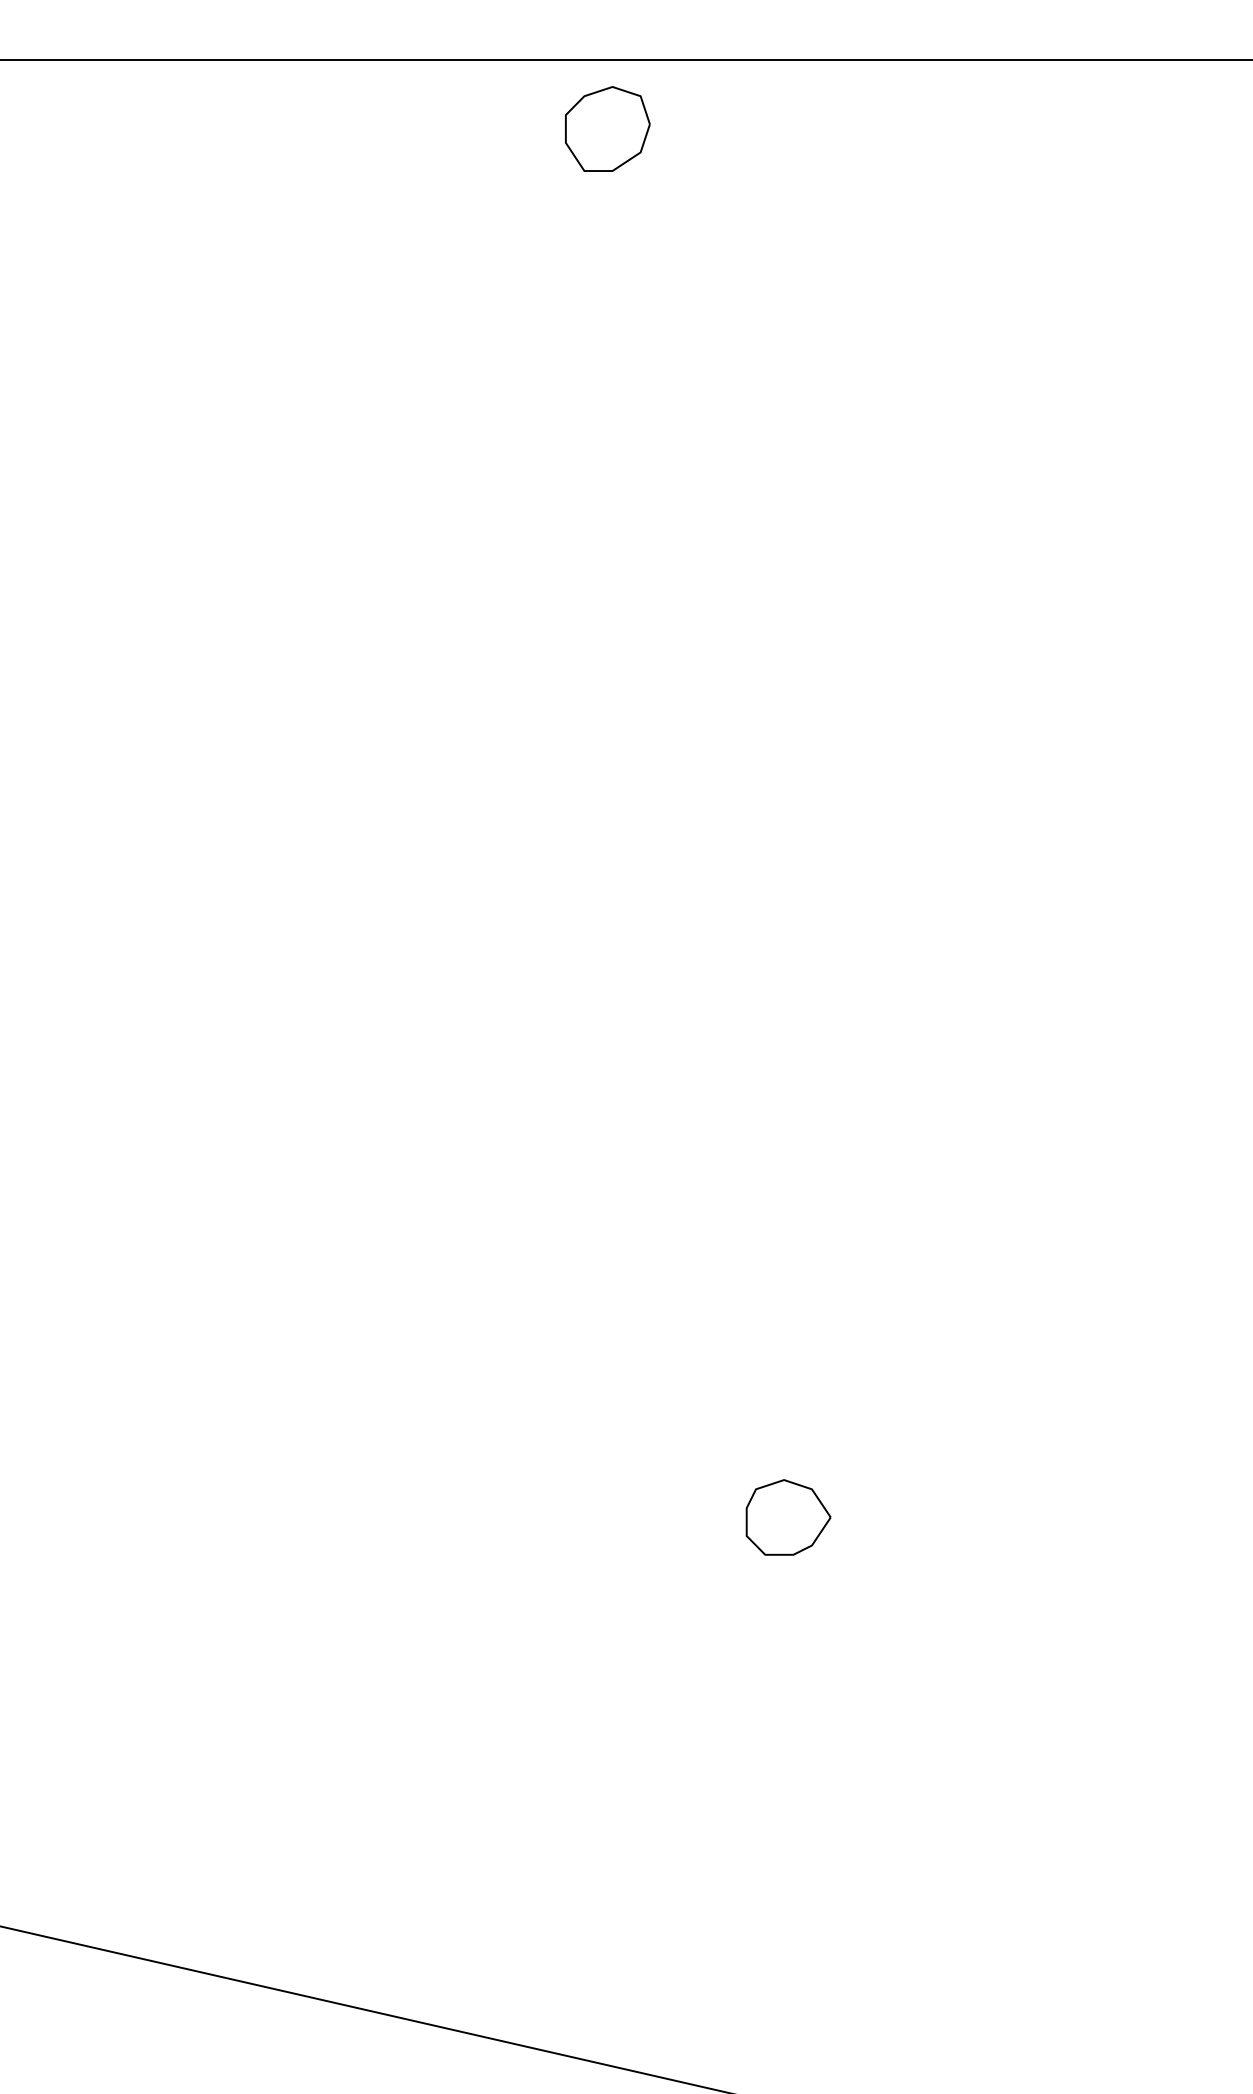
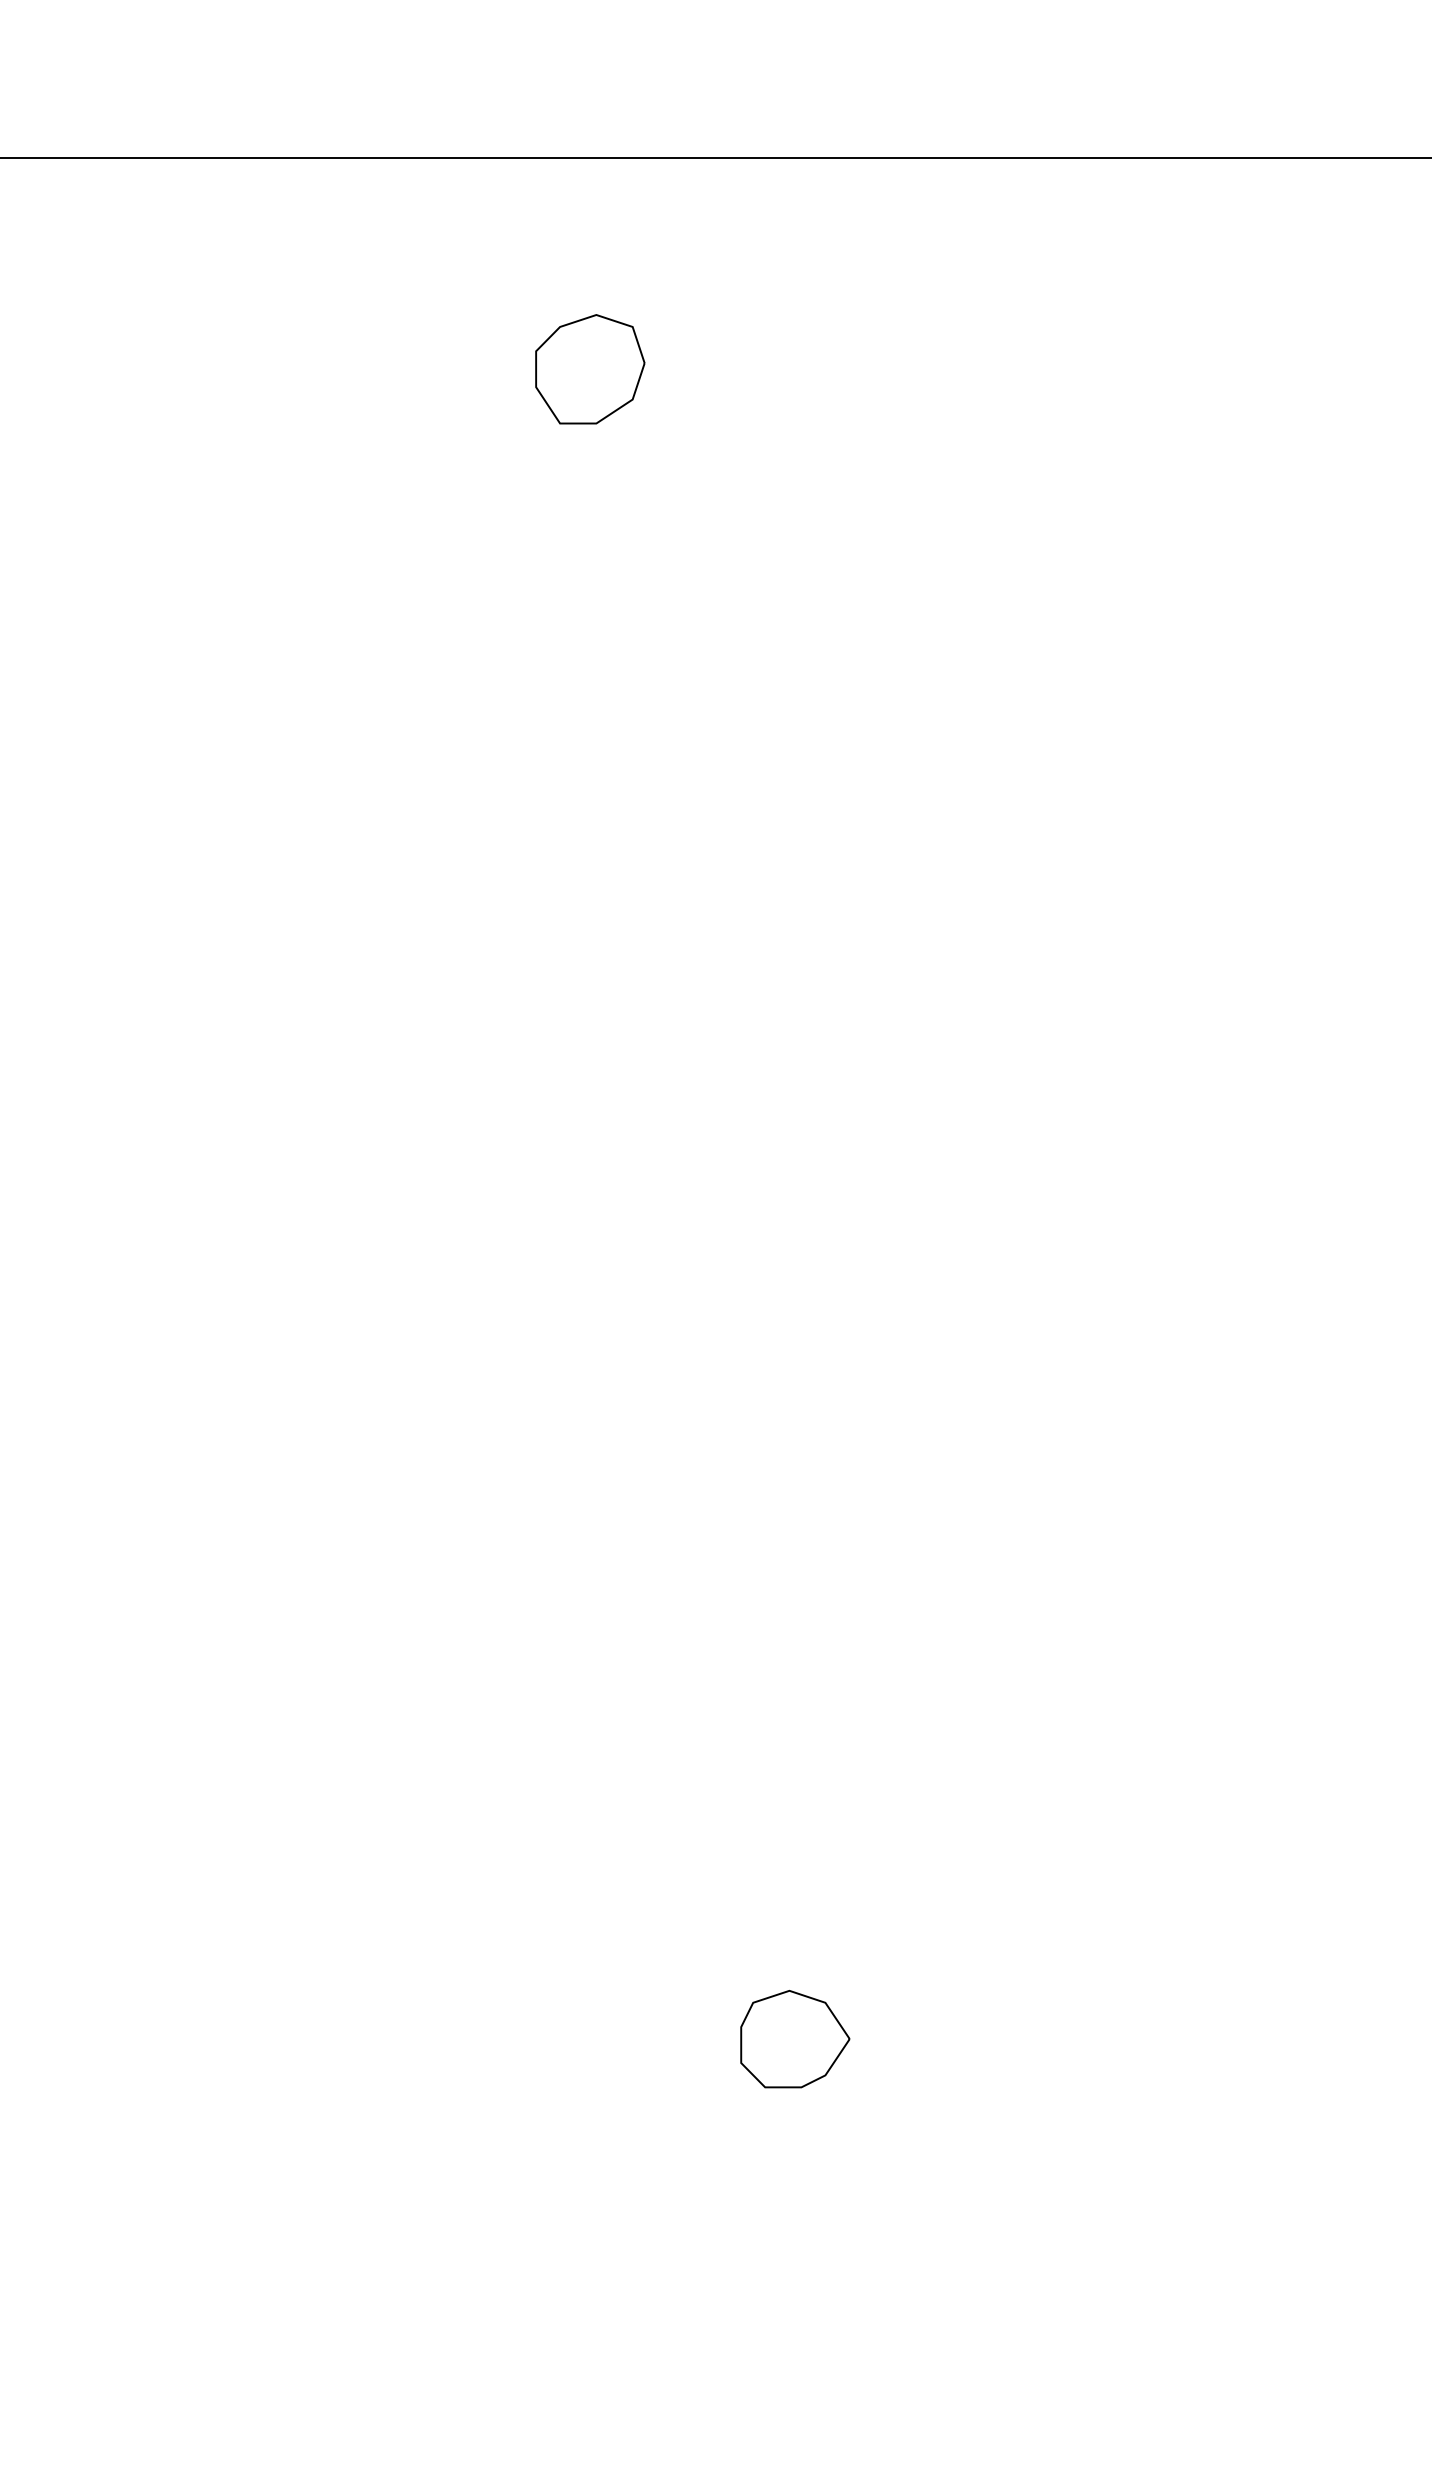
part: (607, 128) -> (589, 368), moved

